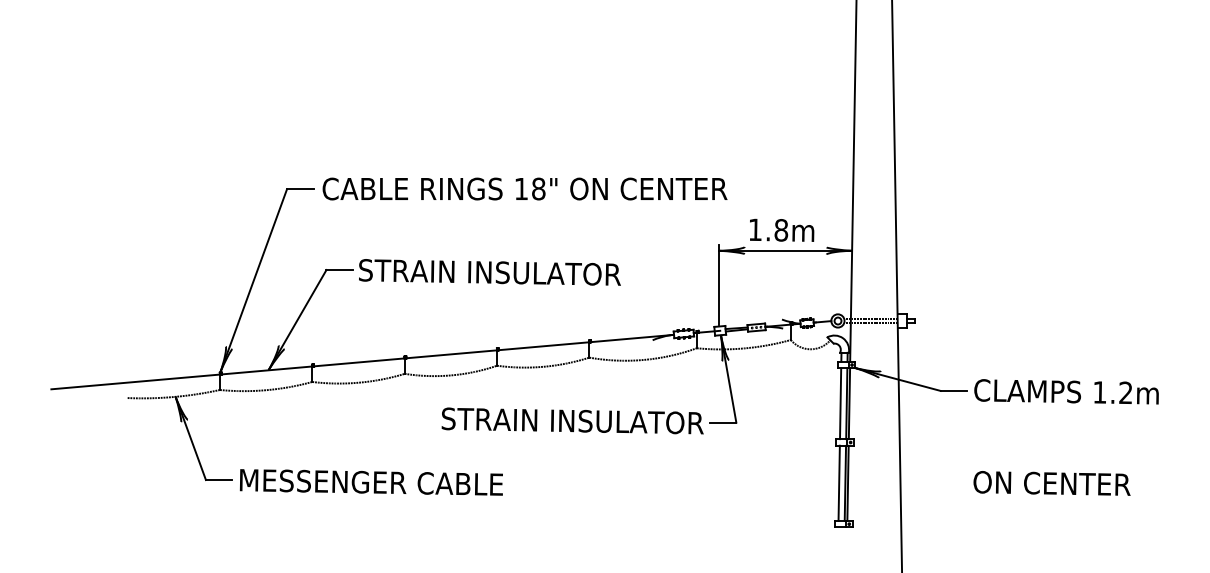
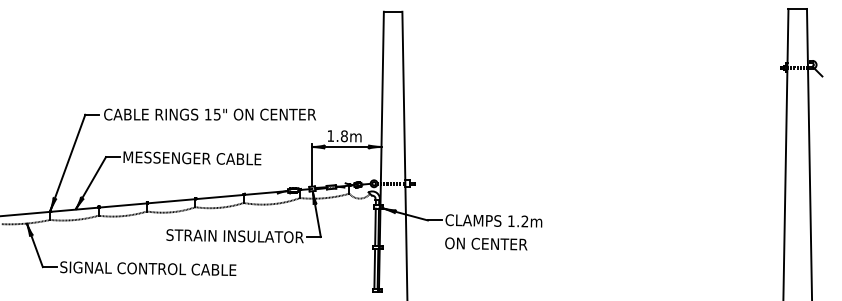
text: (537, 188) -> (216, 114), 18" -> 15"
text: (491, 272) -> (192, 158), STRAIN INSULATOR -> MESSENGER CABLE
text: (407, 482) -> (148, 268), MESSENGER CABLE -> SIGNAL CONTROL CABLE
text: (1052, 482) -> (486, 243), moved

